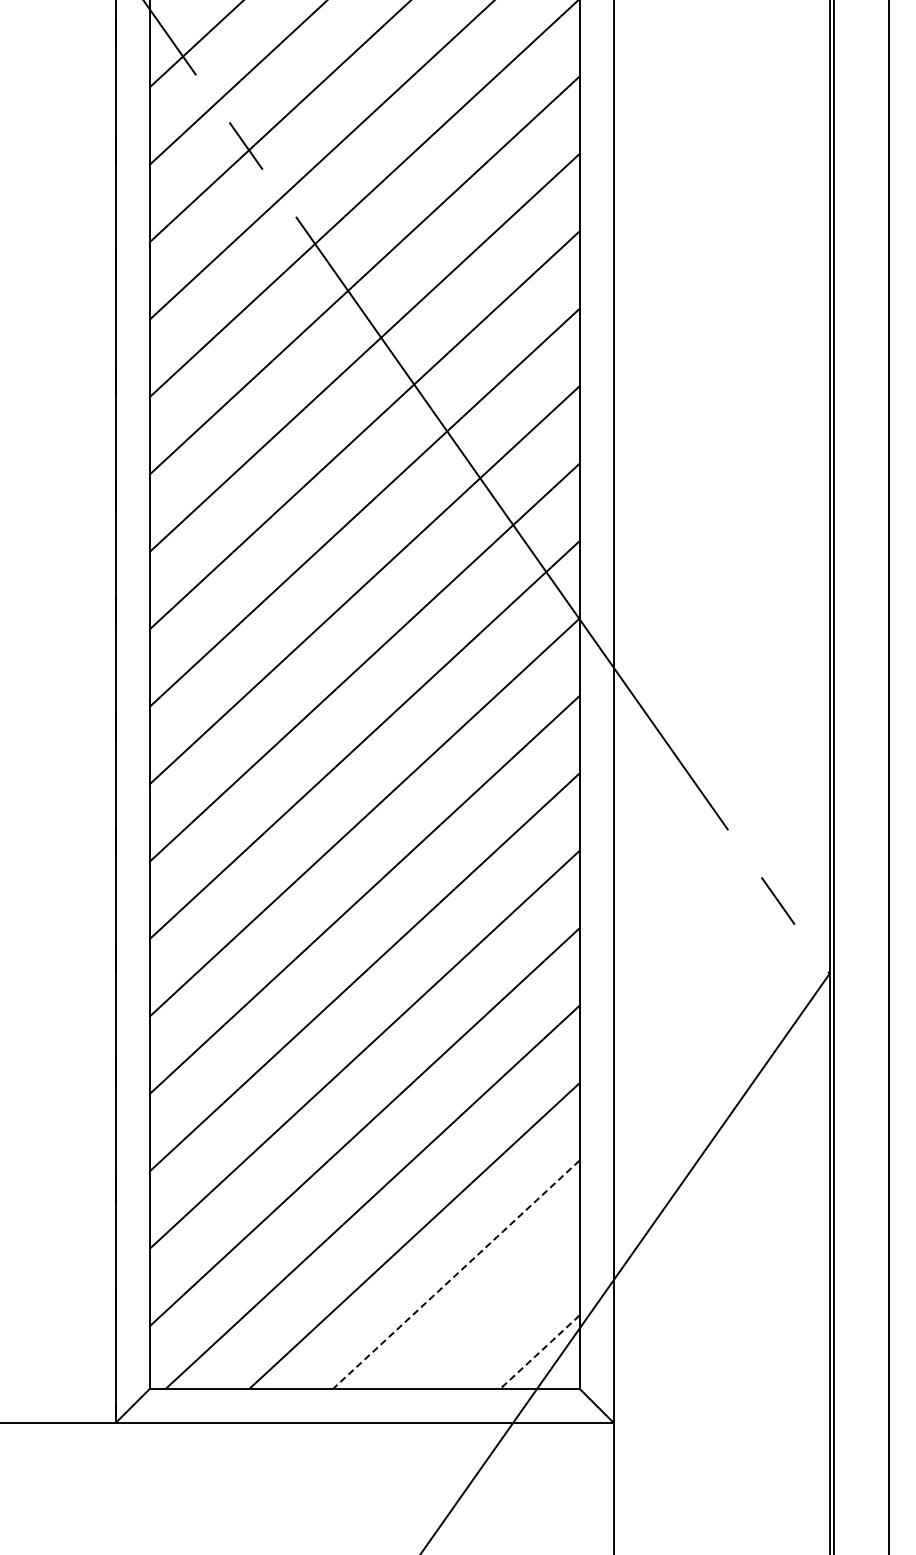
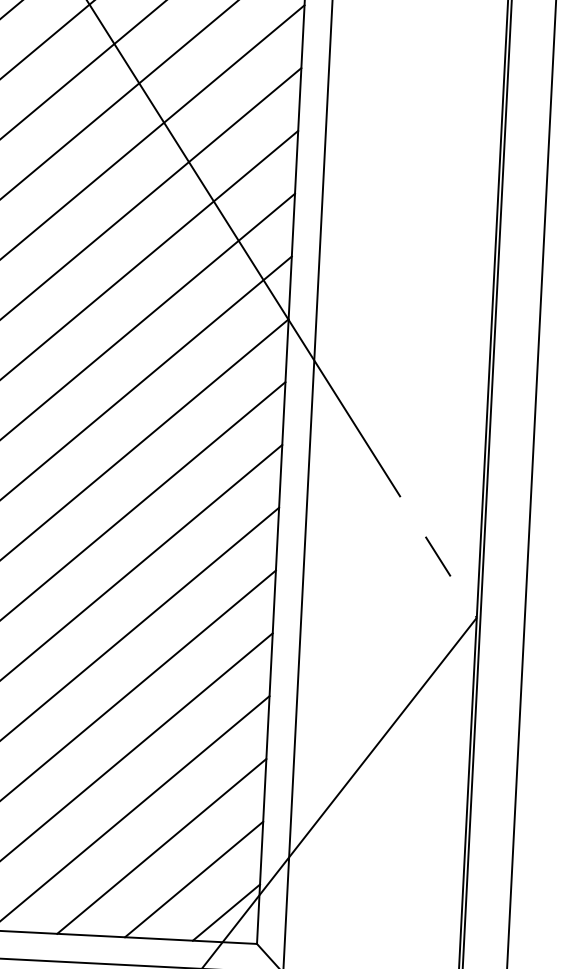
line: (456, 1274) -> (161, 846), dashed -> solid
line: (497, 1313) -> (193, 879), added
line: (540, 1352) -> (226, 912), dashed -> solid

